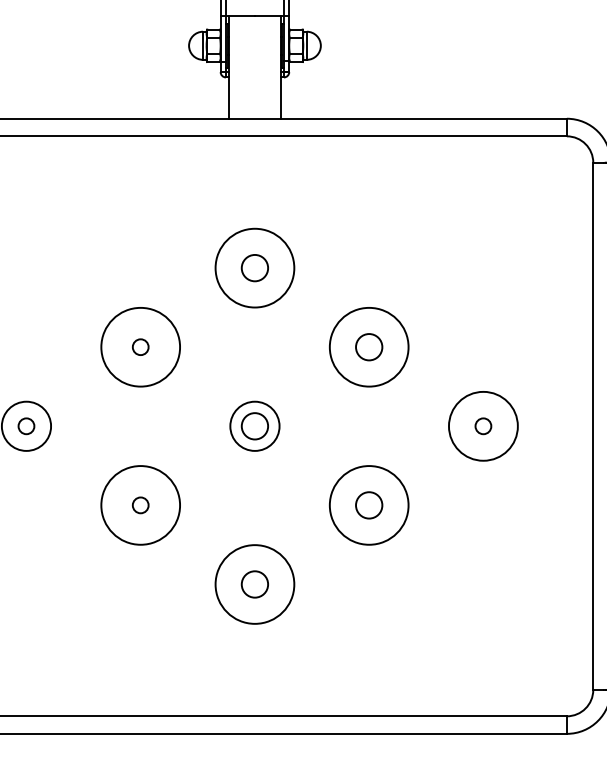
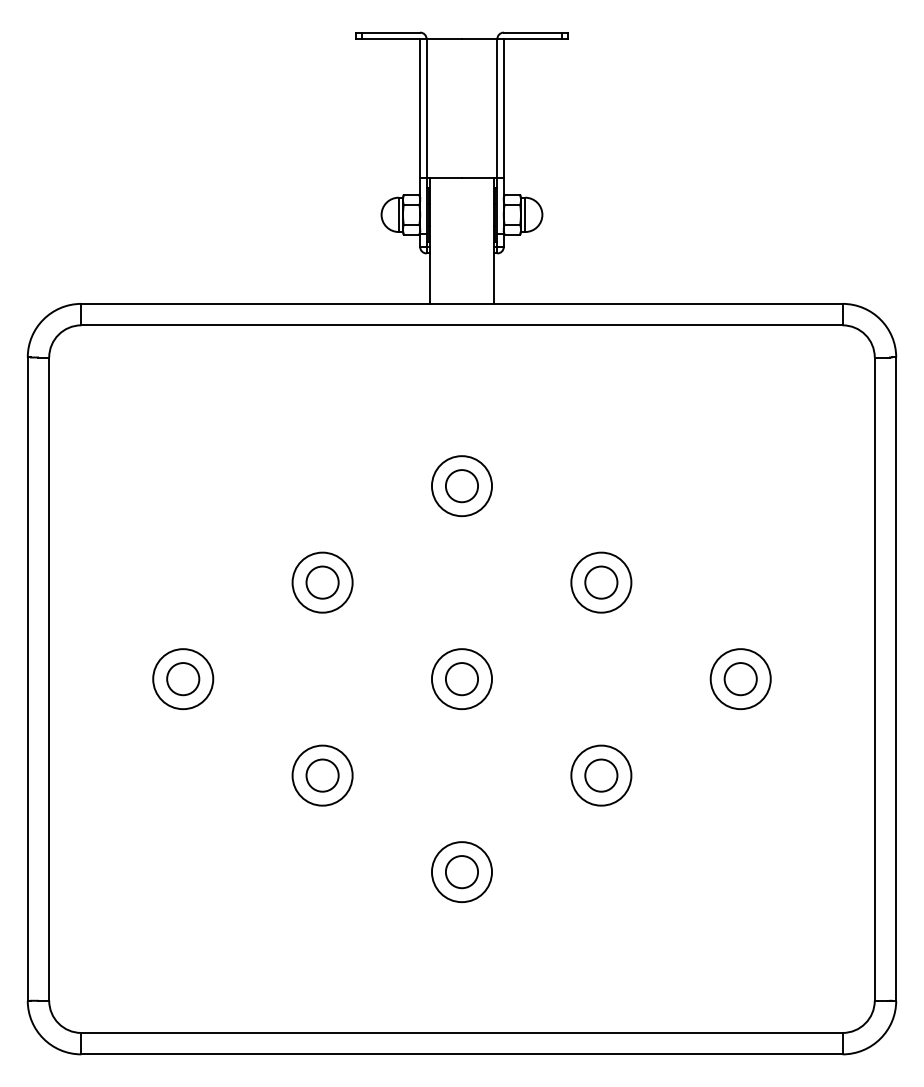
circle: (254, 268) -> (461, 486), size x0.62
circle: (140, 347) -> (322, 582), size x0.62
circle: (140, 347) -> (322, 582), size x1.67
circle: (369, 347) -> (601, 582), size x0.62
circle: (26, 426) -> (183, 679), size x1.67
circle: (483, 426) -> (740, 679), size x0.71
circle: (483, 426) -> (740, 679), size x1.67
circle: (140, 505) -> (322, 775), size x0.62
circle: (140, 505) -> (322, 775), size x1.67
circle: (369, 505) -> (601, 775), size x0.62
circle: (254, 584) -> (461, 872), size x0.62

